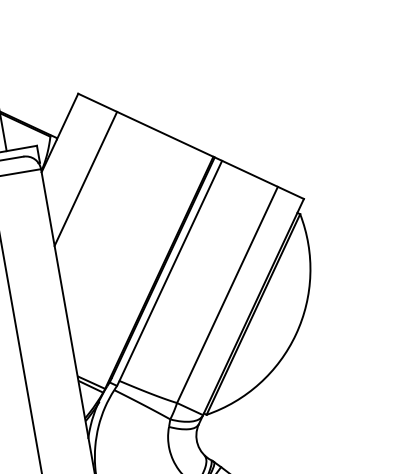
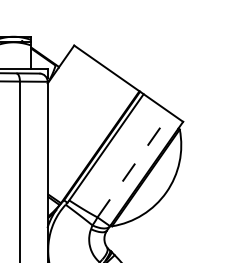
line: (85, 177) -> (70, 90), removed
line: (228, 295) -> (134, 165), solid -> dashed

